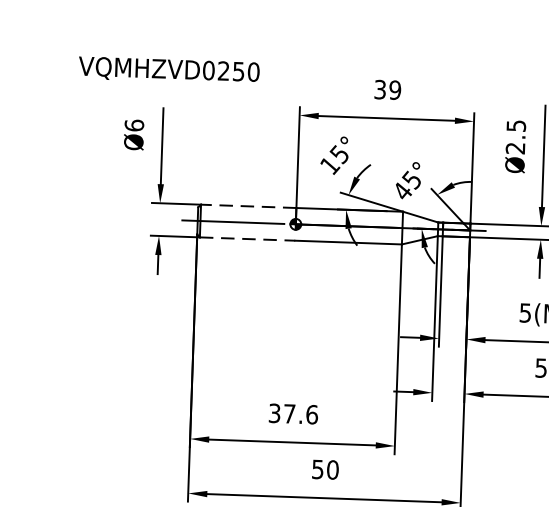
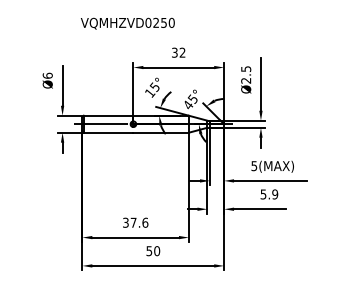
text: (168, 70) -> (127, 23), moved
text: (395, 89) -> (182, 52), 39 -> 32
line: (248, 205) -> (108, 115), dashed -> solid
line: (247, 238) -> (108, 132), dashed -> solid

